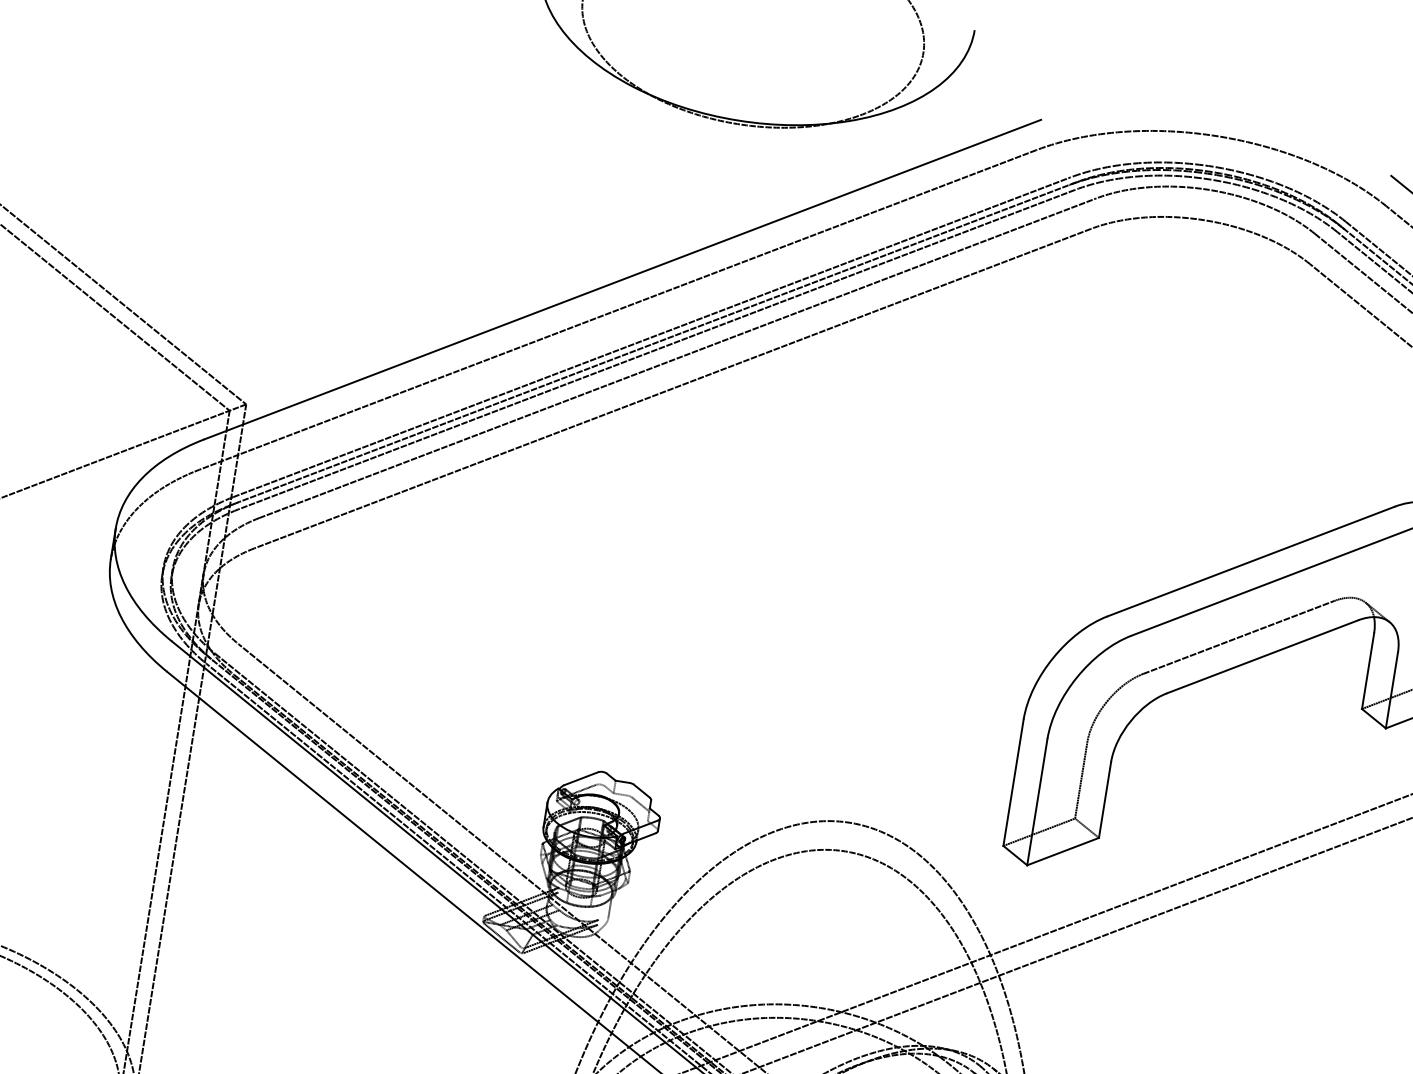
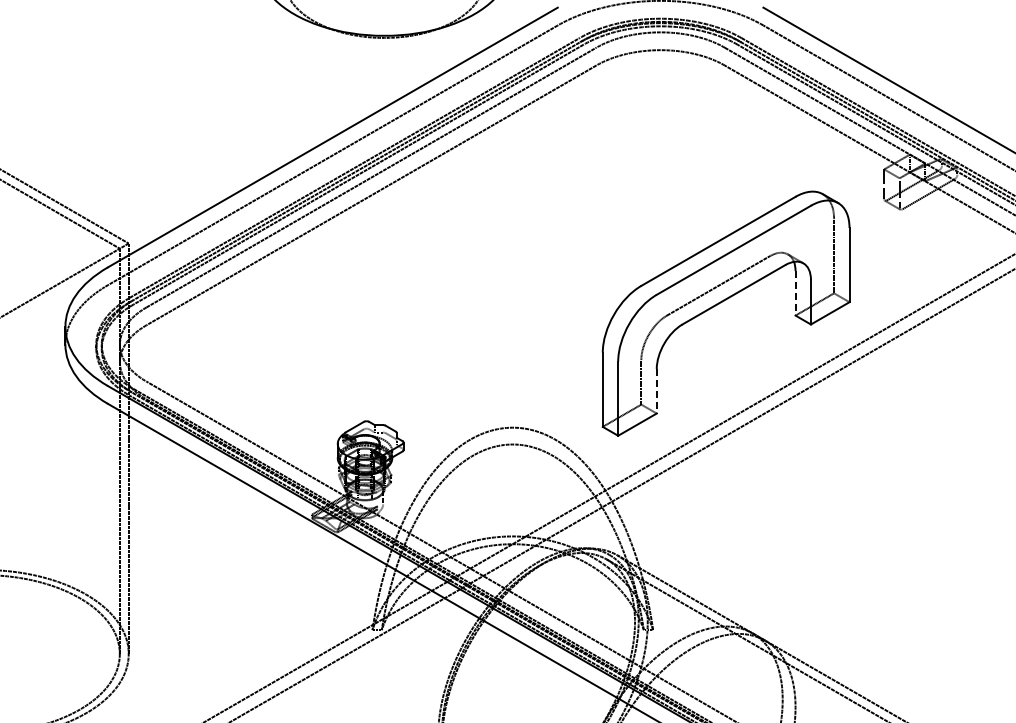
line: (1367, 671) -> (795, 293), solid -> dashed
line: (1104, 800) -> (656, 391), solid -> dashed

